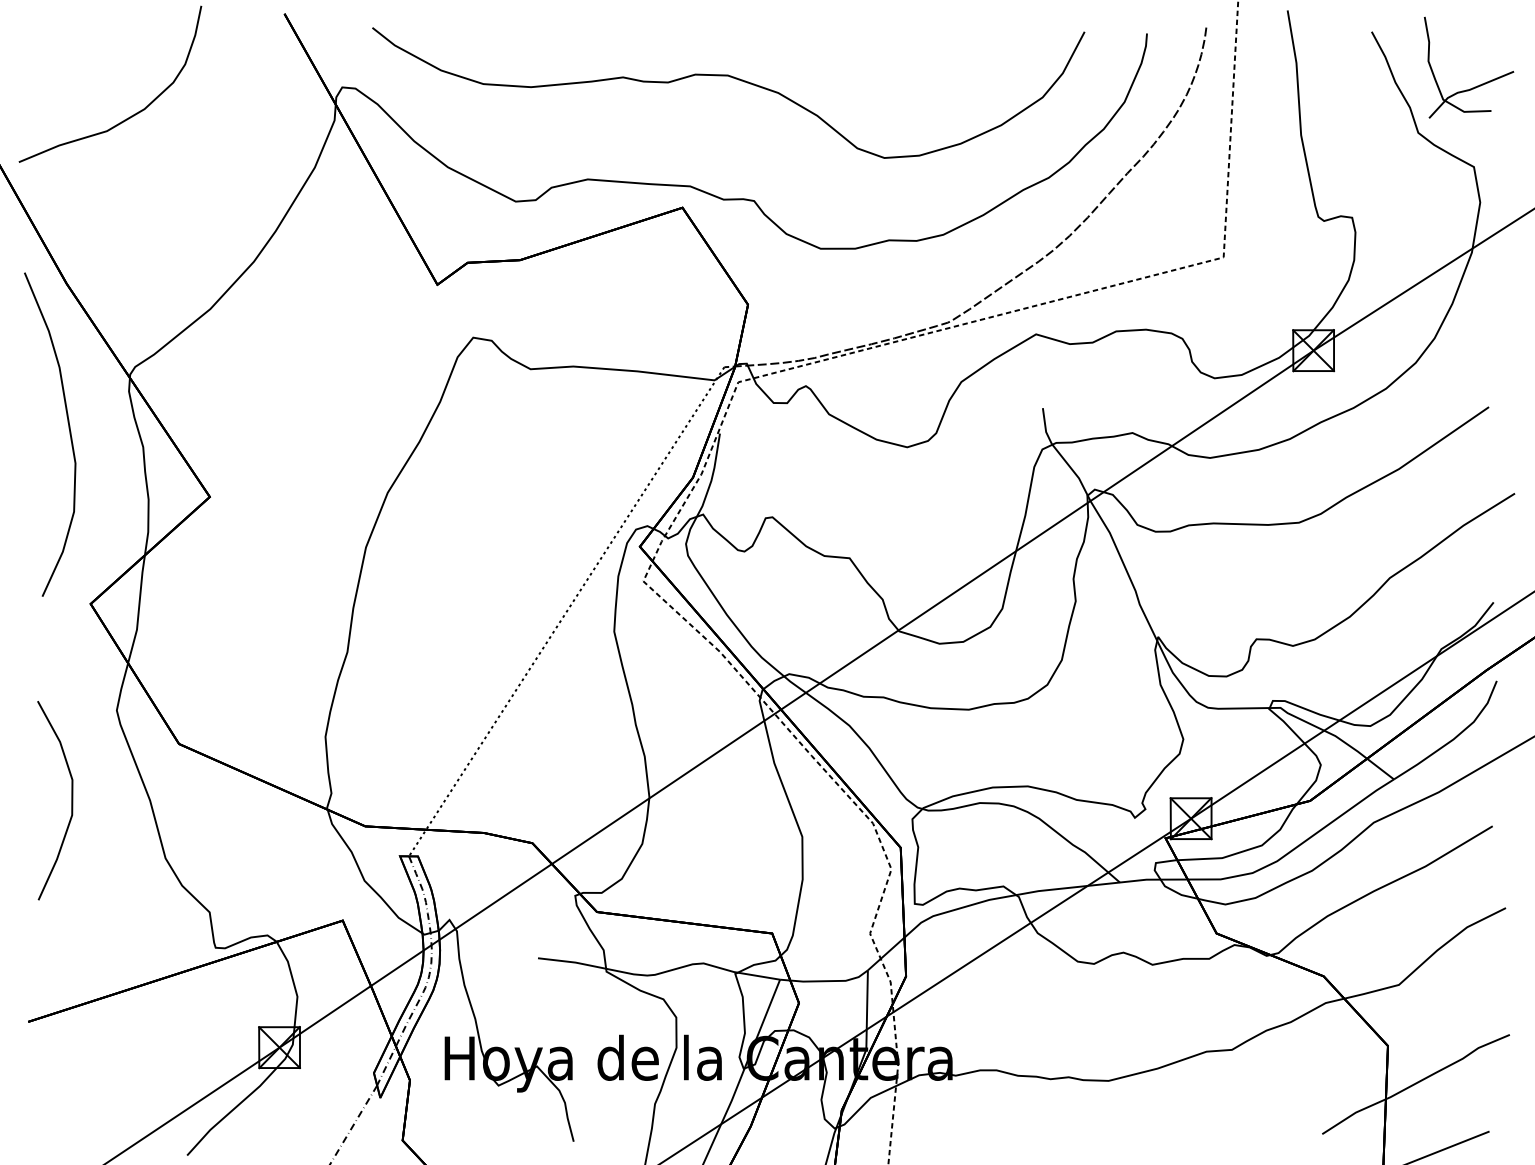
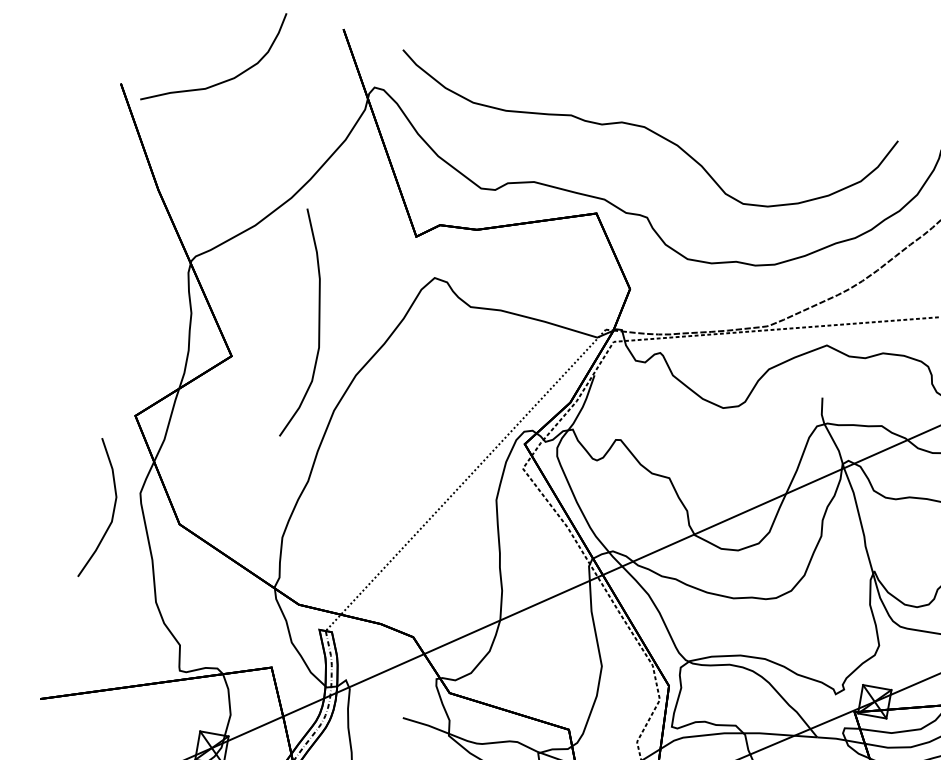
curve: (68, 428) -> (318, 322), moved
curve: (71, 800) -> (113, 511), moved

